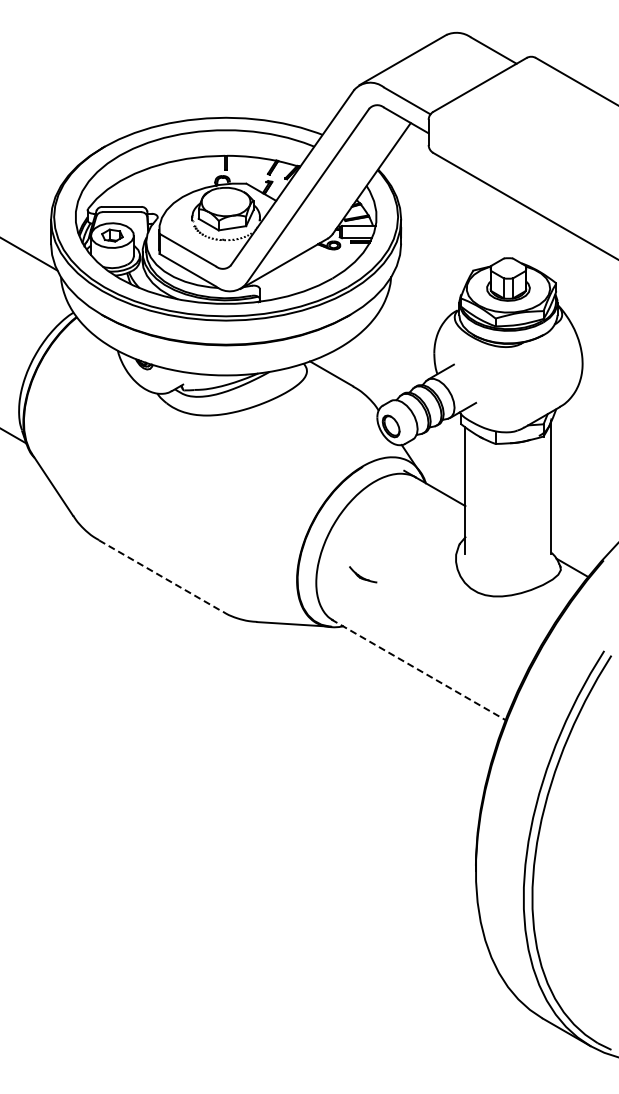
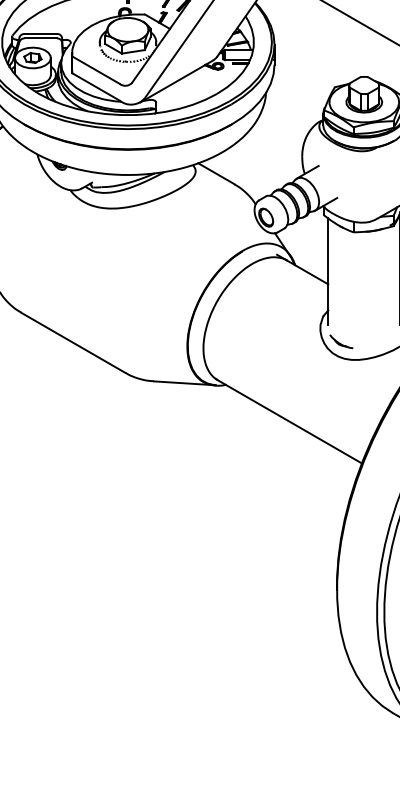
part: (363, 574) -> (341, 341), moved
line: (161, 576) -> (73, 343), dashed -> solid
line: (418, 669) -> (289, 421), dashed -> solid

